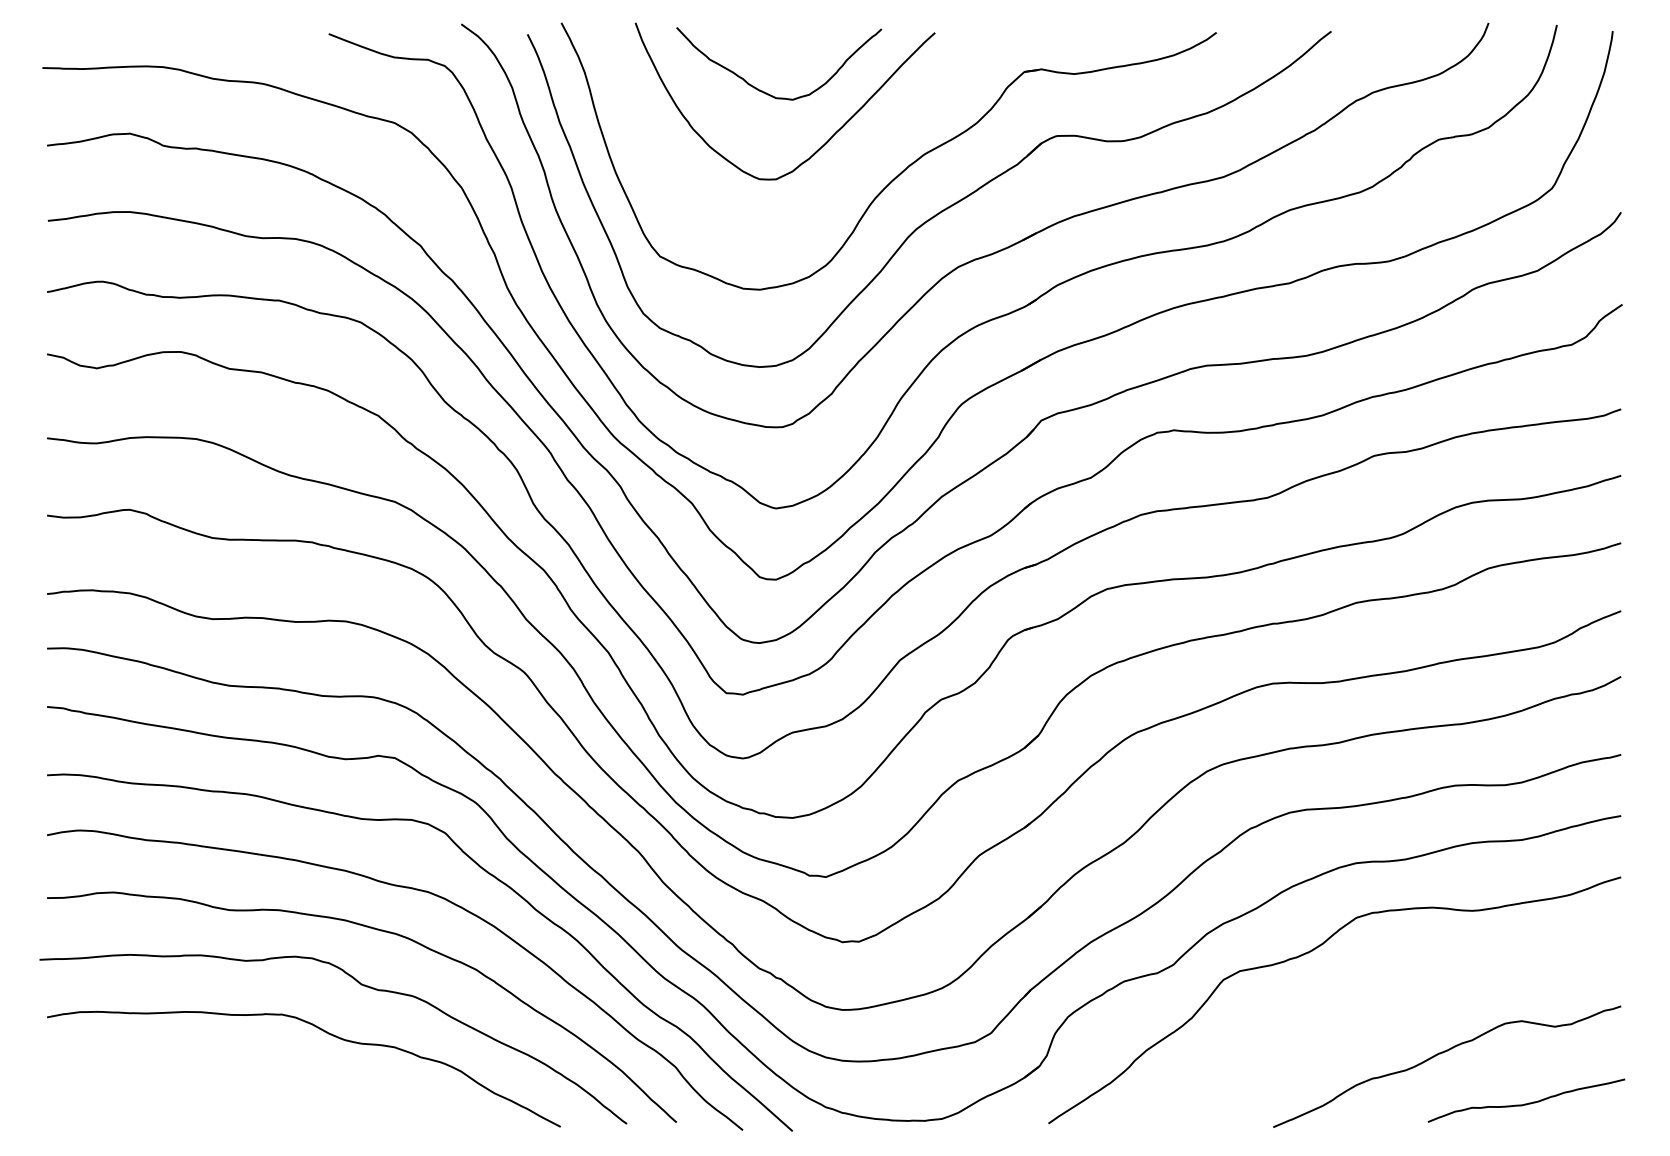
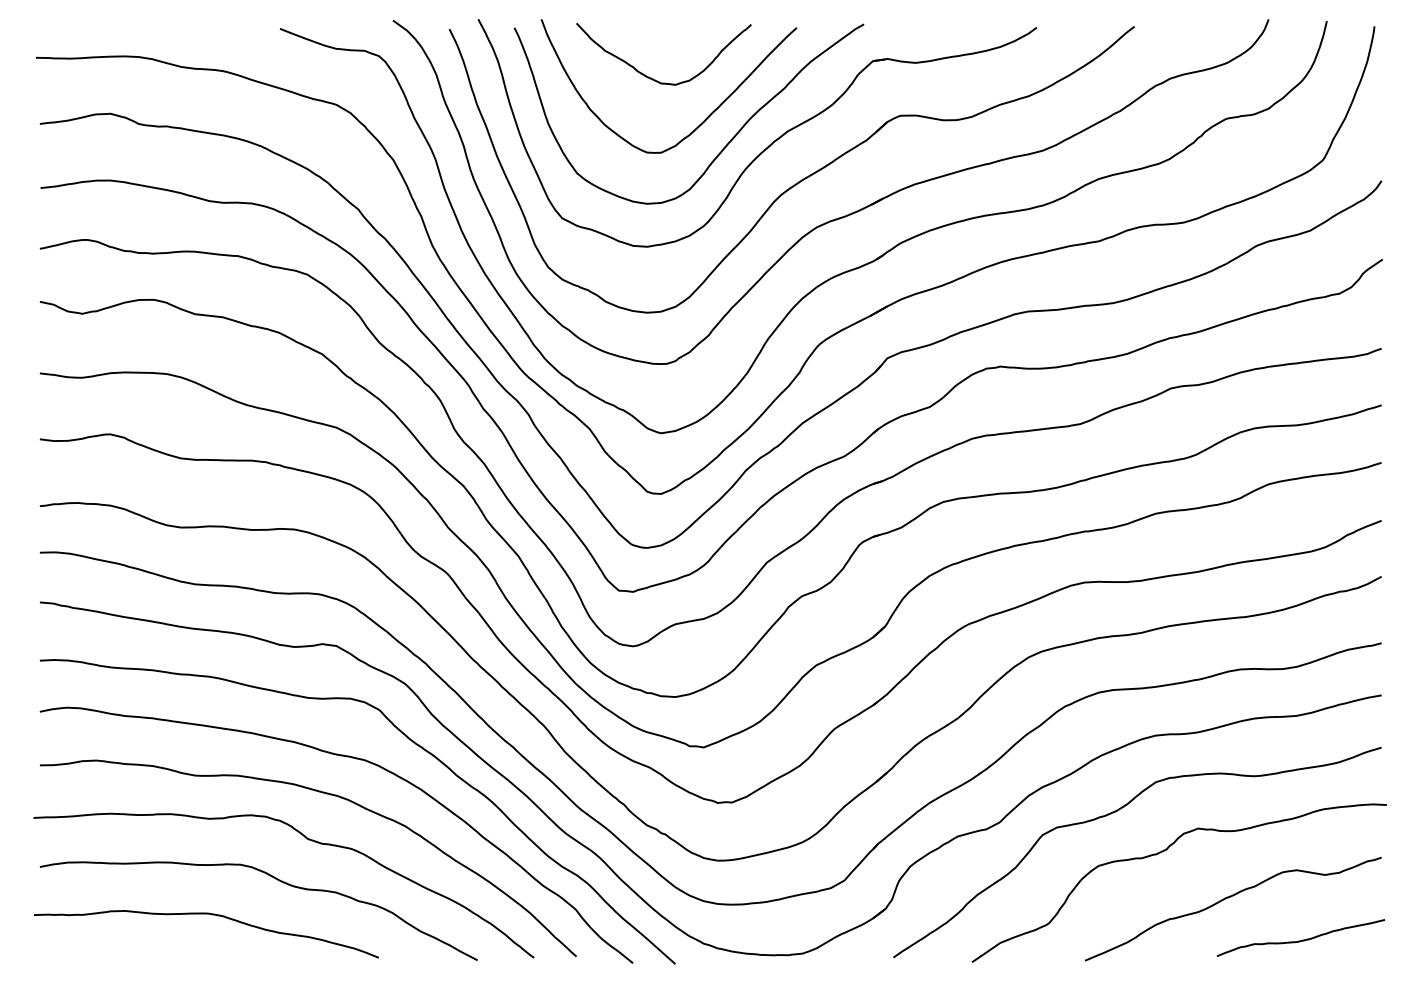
curve: (852, 169) -> (726, 144), added
curve: (1365, 999) -> (1163, 851), added
curve: (246, 1073) -> (209, 914), added

